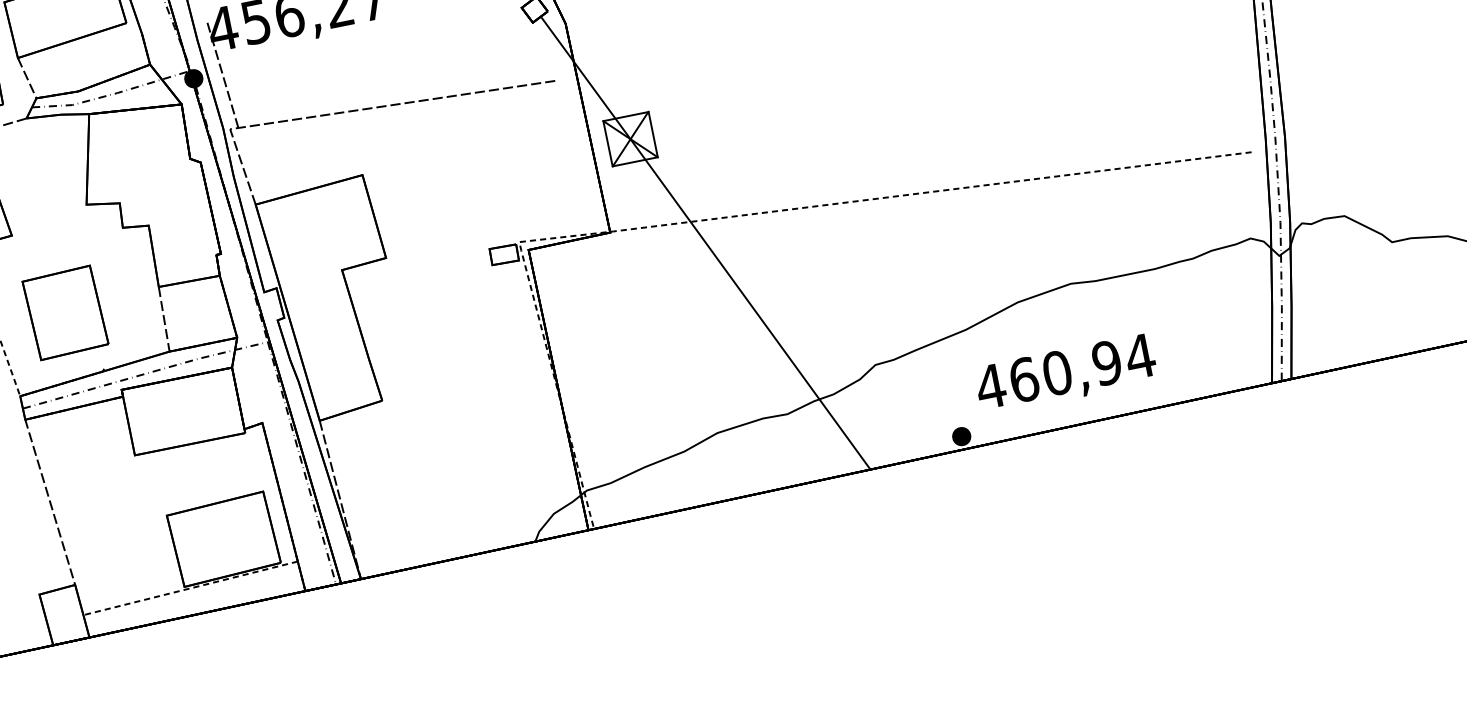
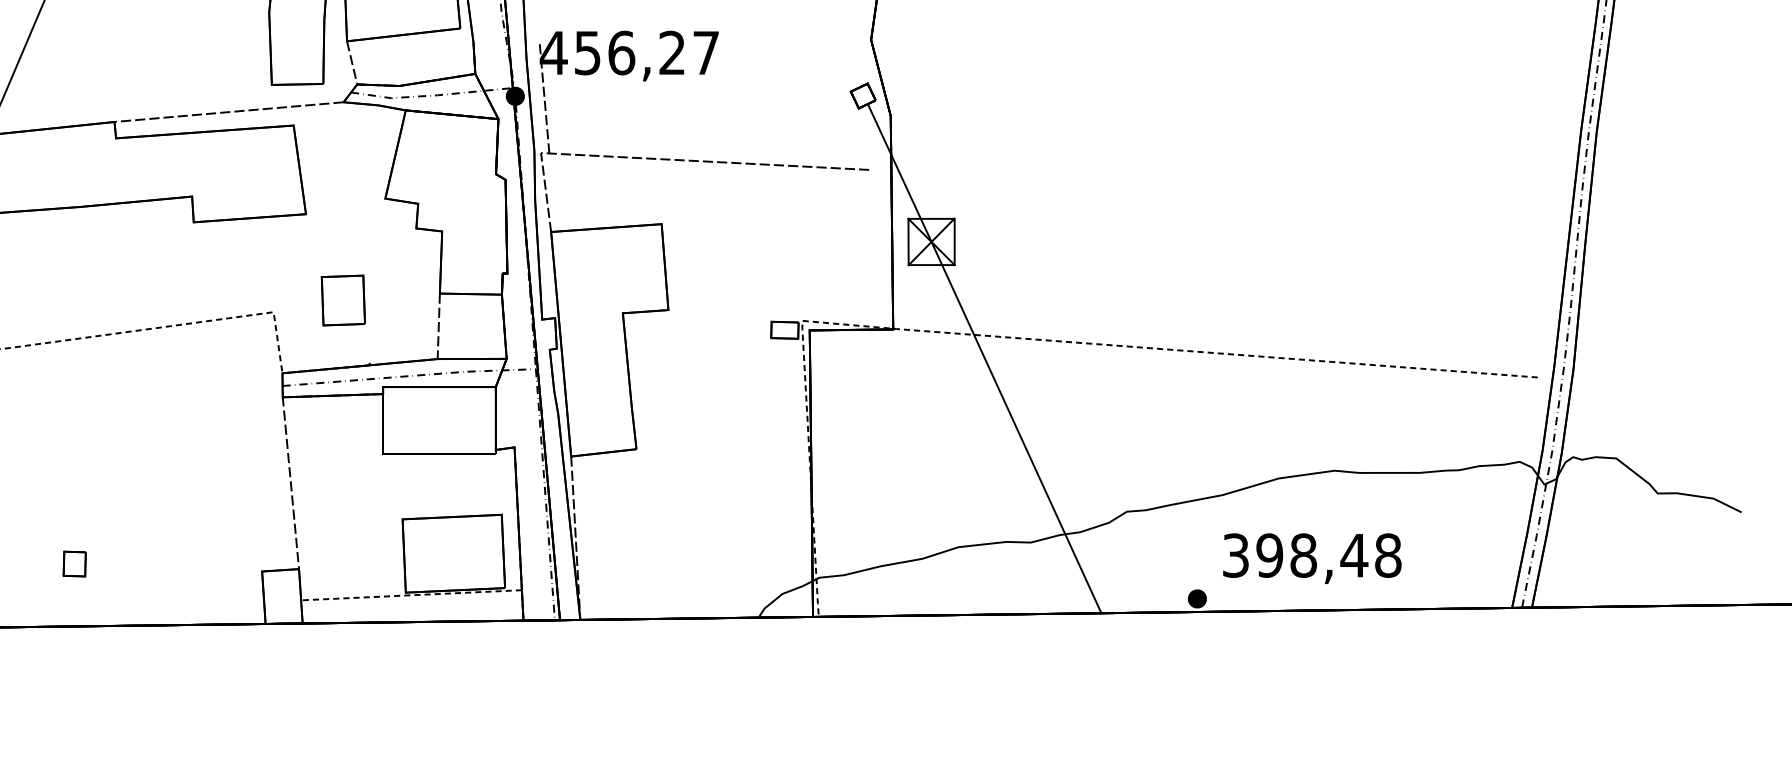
part: (65, 312) -> (343, 300), size x0.6
text: (1064, 371) -> (1311, 555), 460,94 -> 398,48

